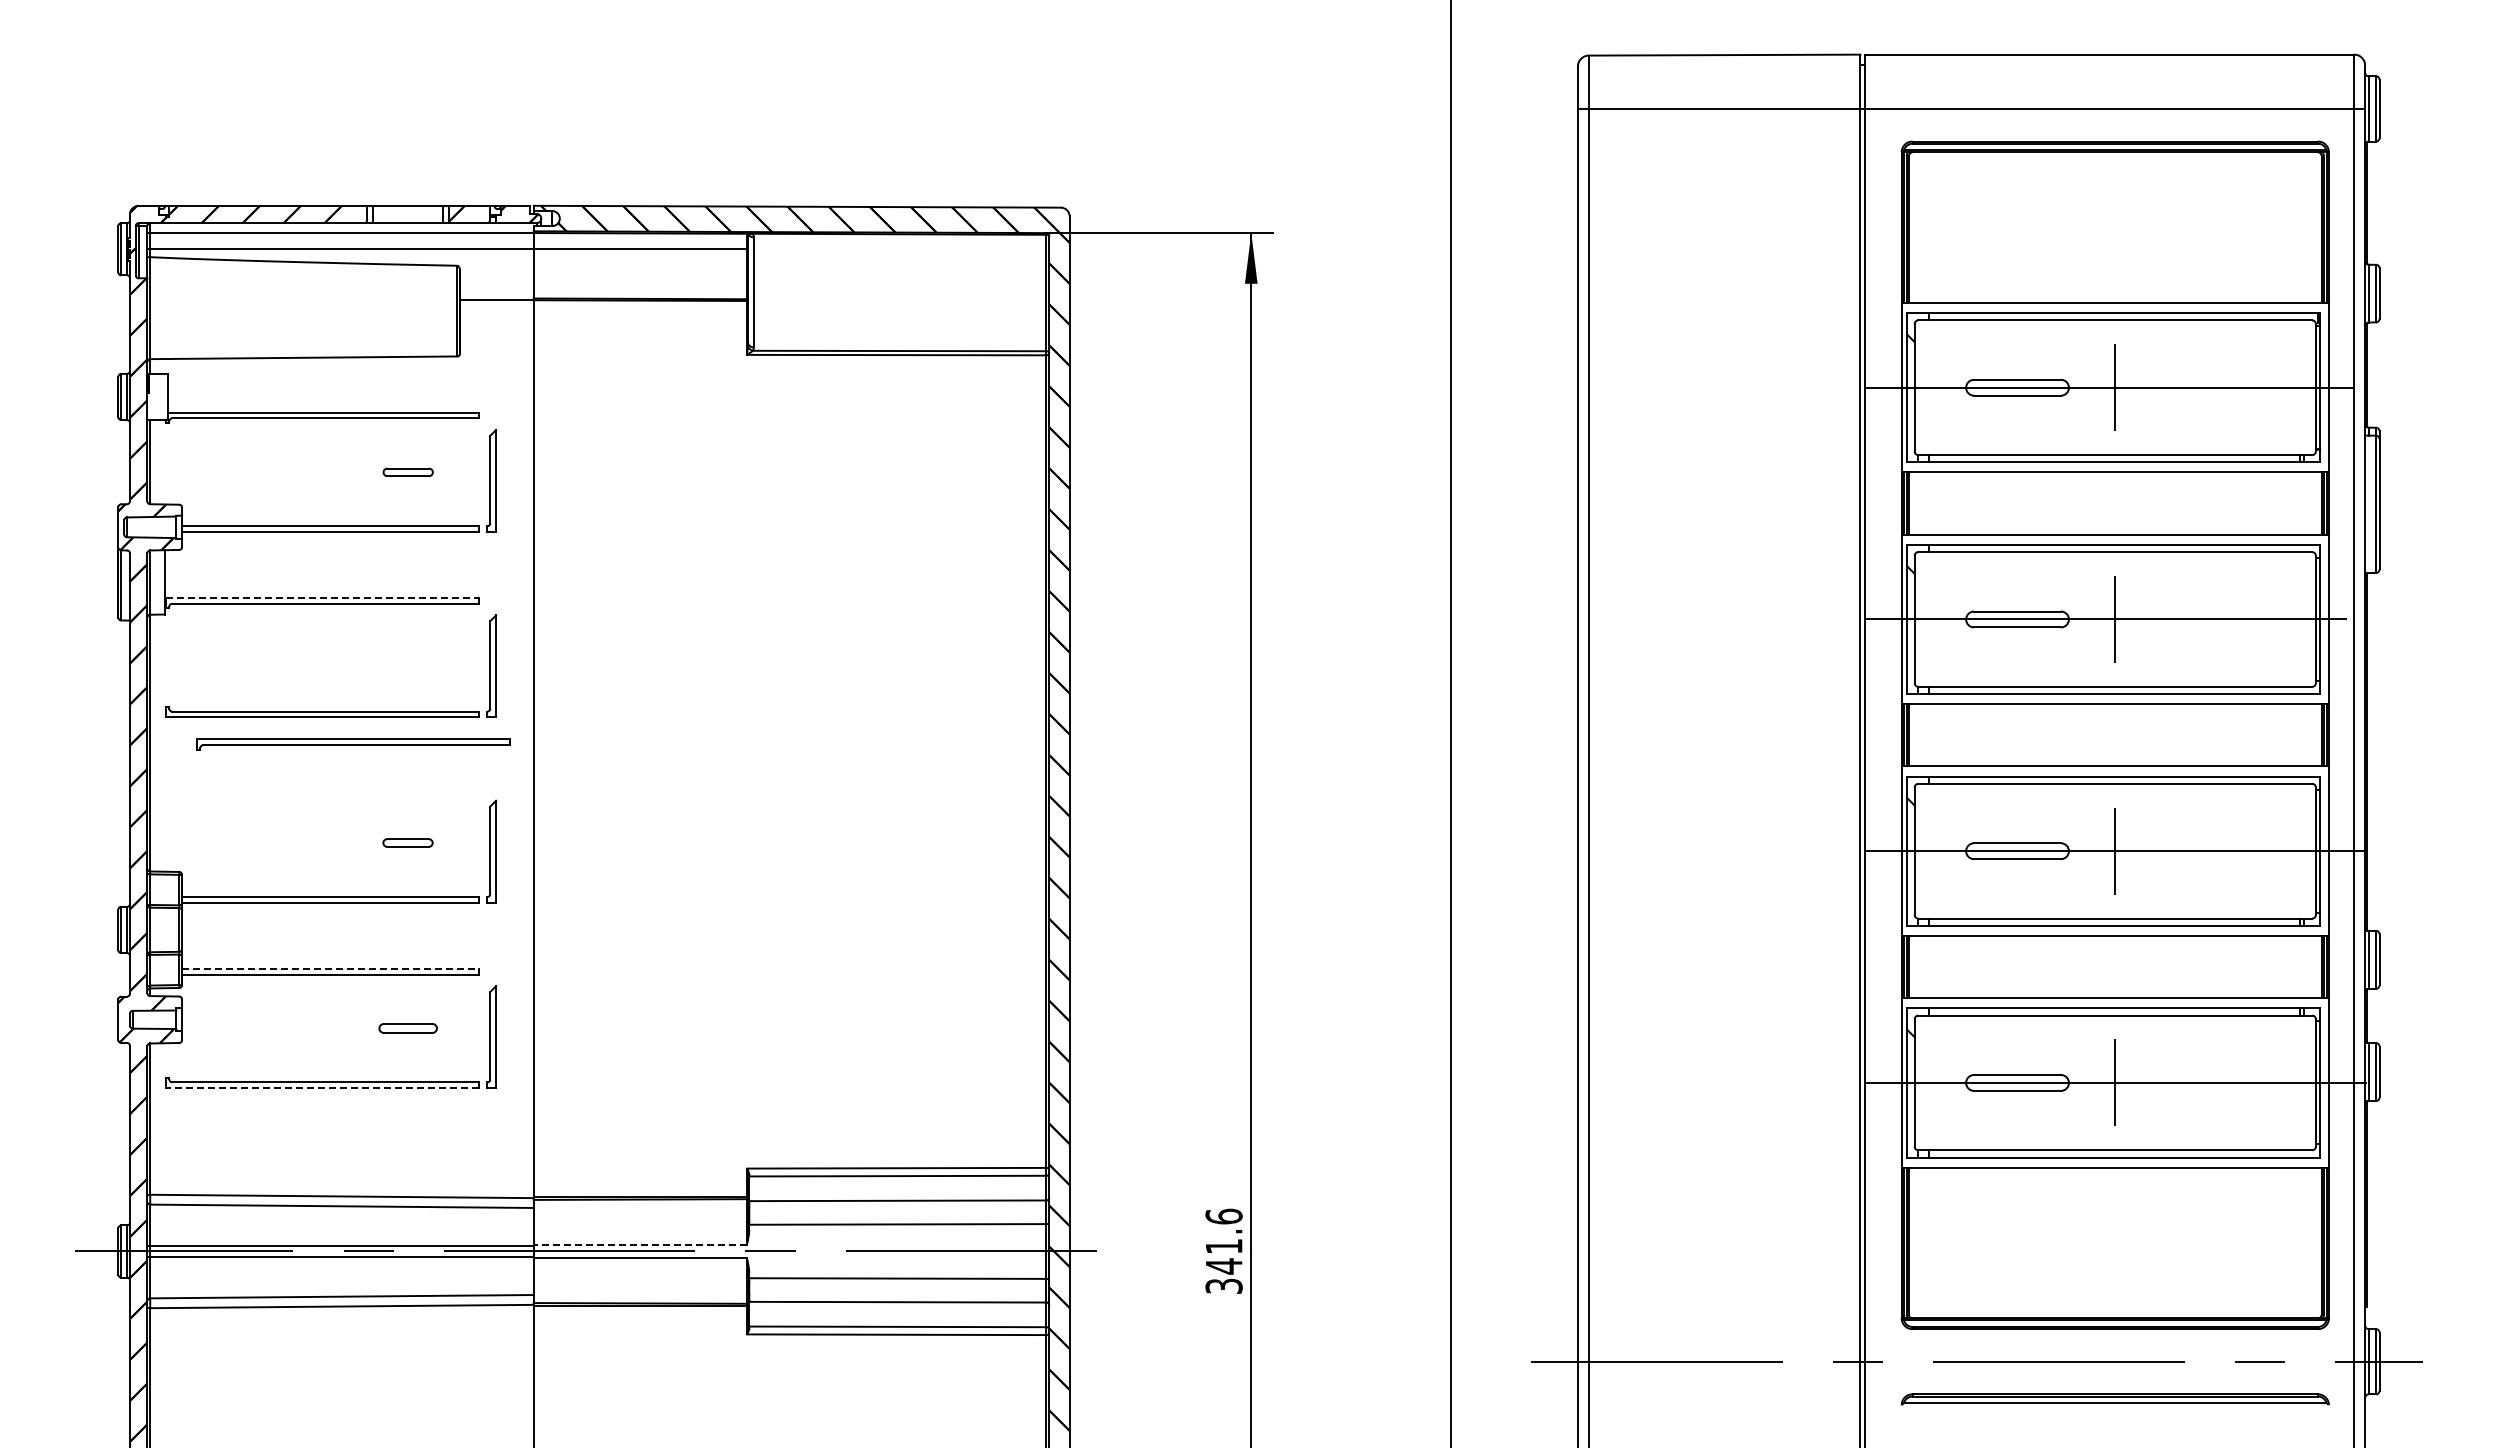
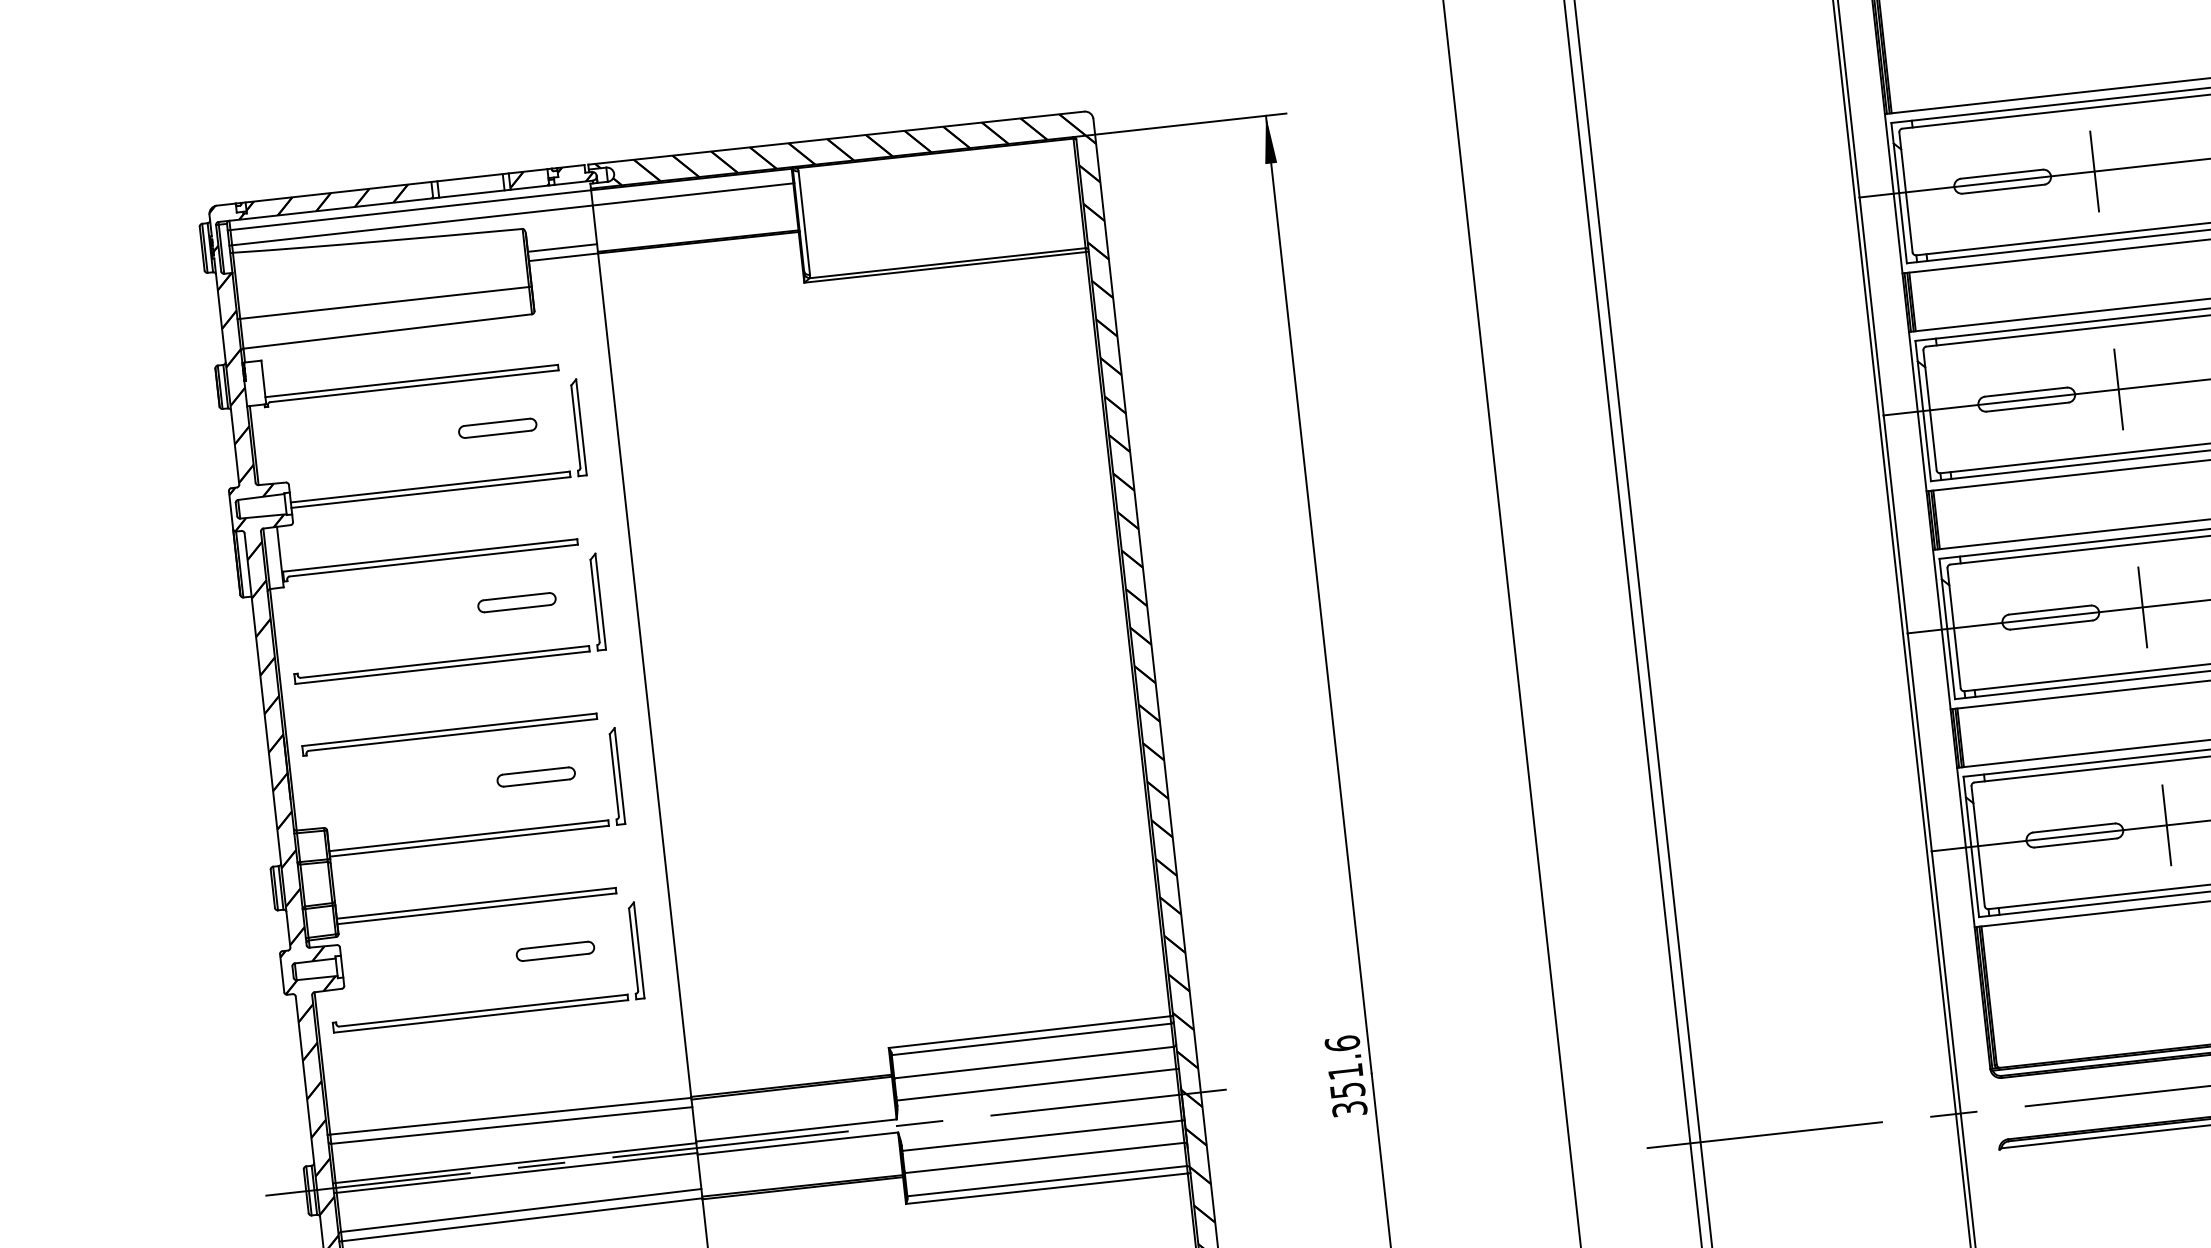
line: (496, 290) -> (562, 248), added
line: (303, 327) -> (384, 303), added
part: (408, 472) -> (498, 428), size x1.67
line: (322, 598) -> (430, 555), dashed -> solid
part: (408, 657) -> (517, 602), added
part: (353, 744) -> (450, 734), moved
part: (407, 842) -> (535, 776), size x1.67
line: (330, 968) -> (476, 903), dashed -> solid
part: (408, 1028) -> (555, 951), size x1.43
line: (321, 1088) -> (480, 1016), dashed -> solid
line: (640, 1244) -> (796, 1130), dashed -> solid
text: (1224, 1266) -> (1348, 1090), 341.6 -> 351.6

